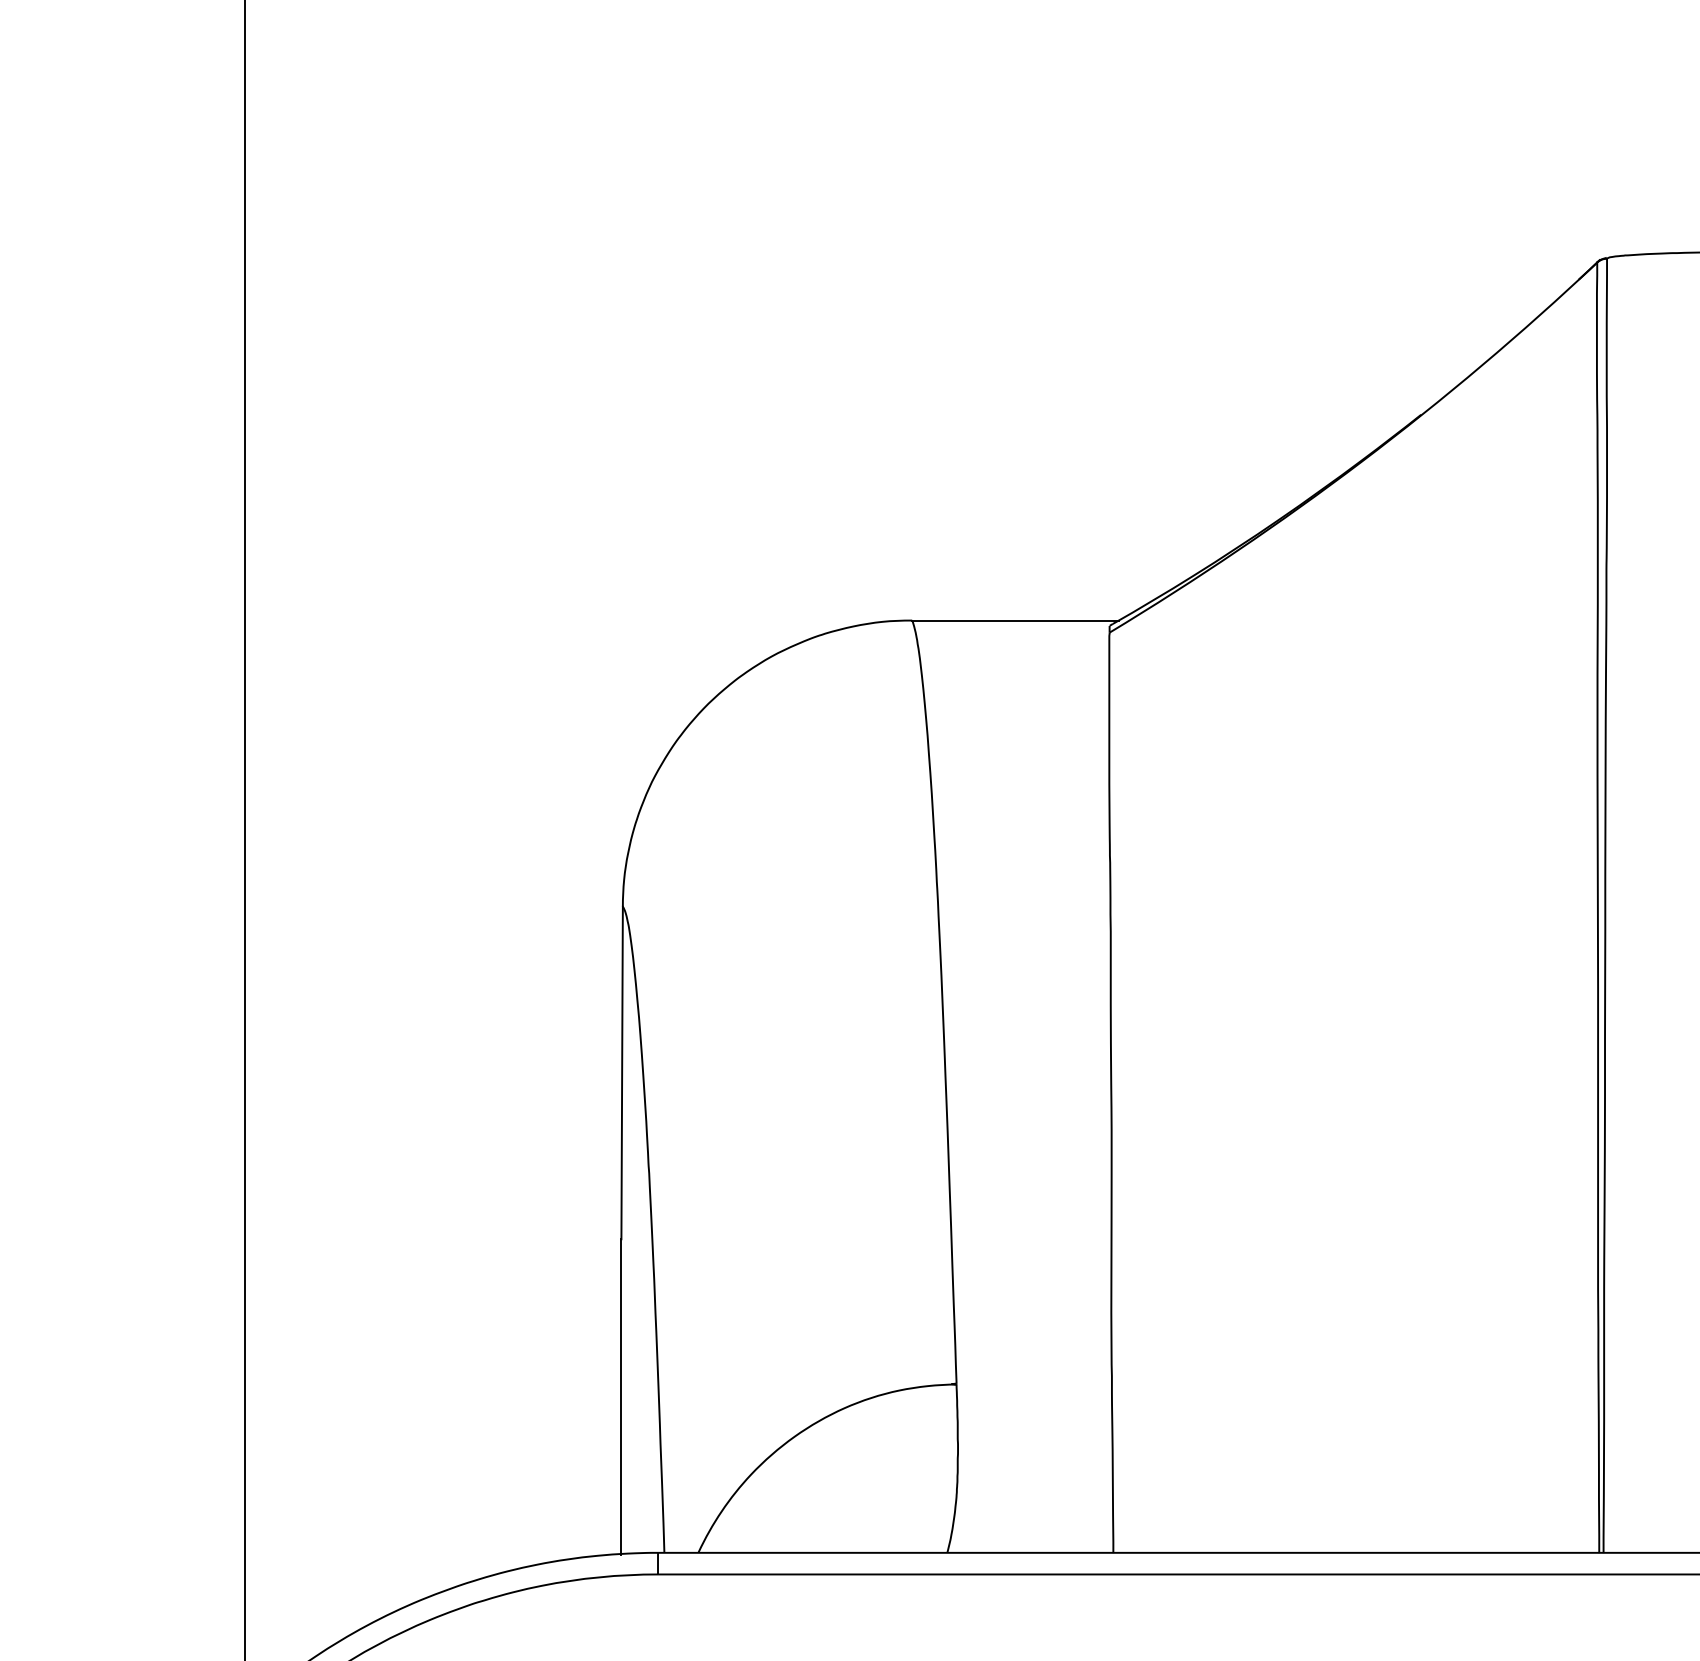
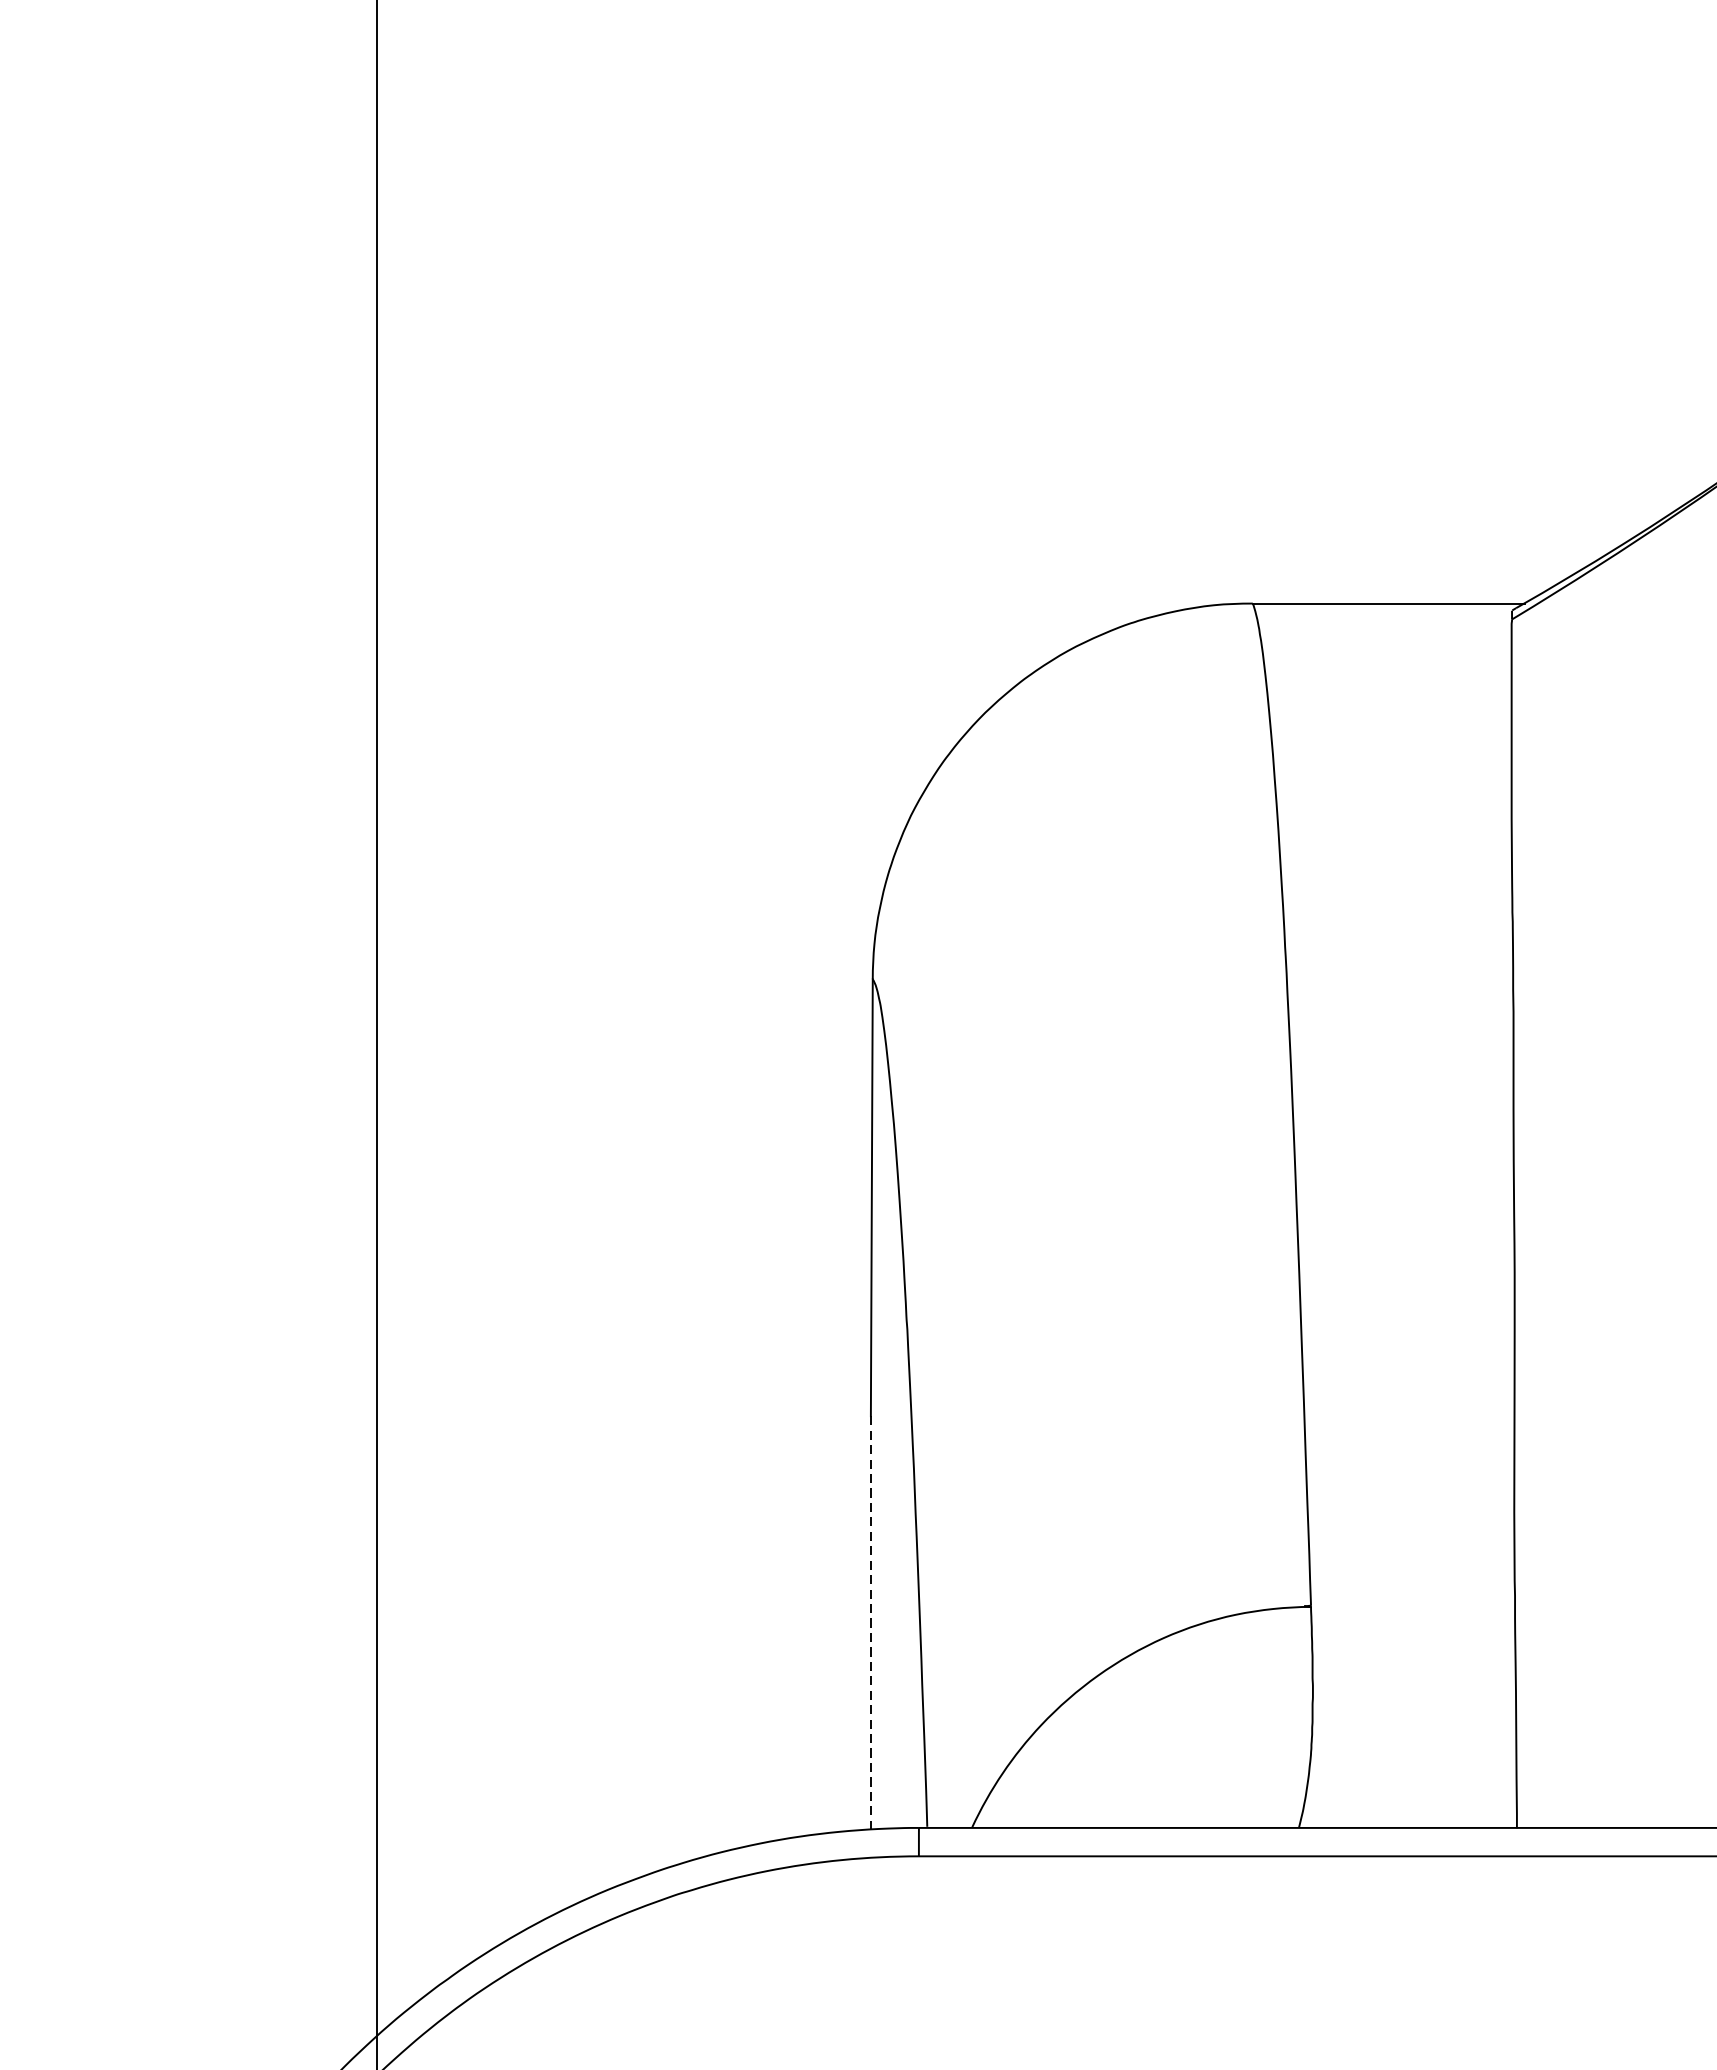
line: (621, 1397) -> (870, 1623), solid -> dashed

